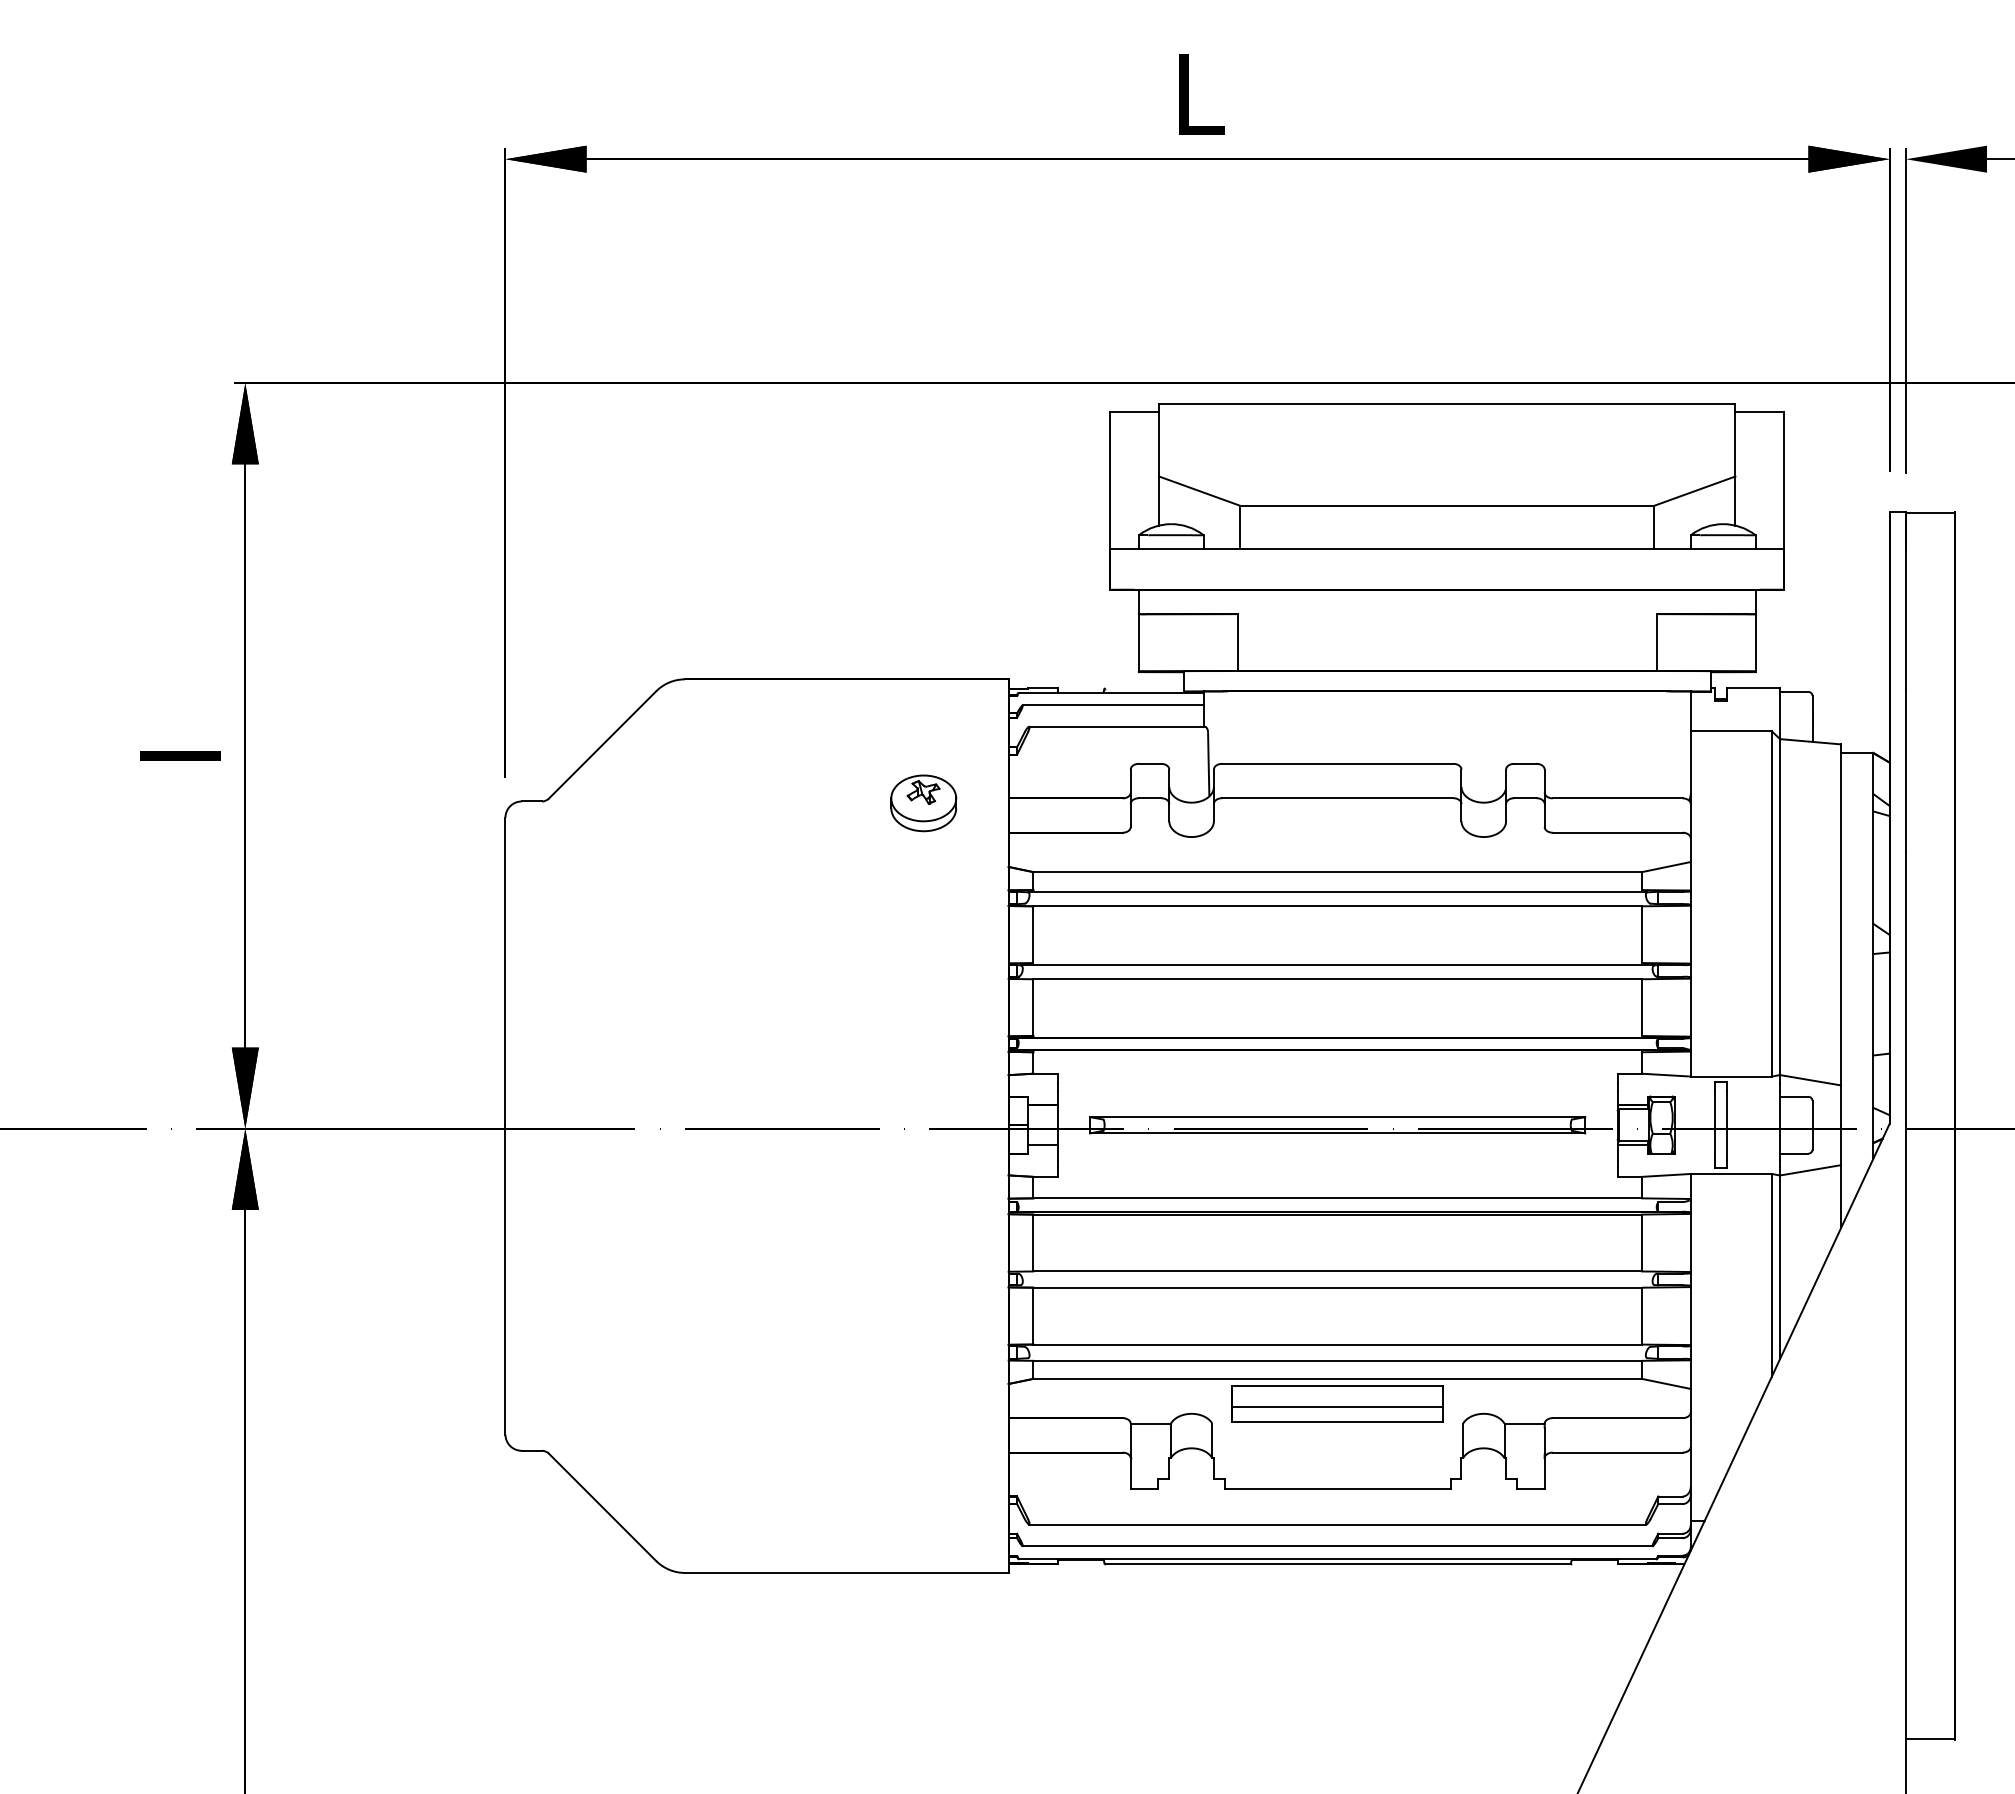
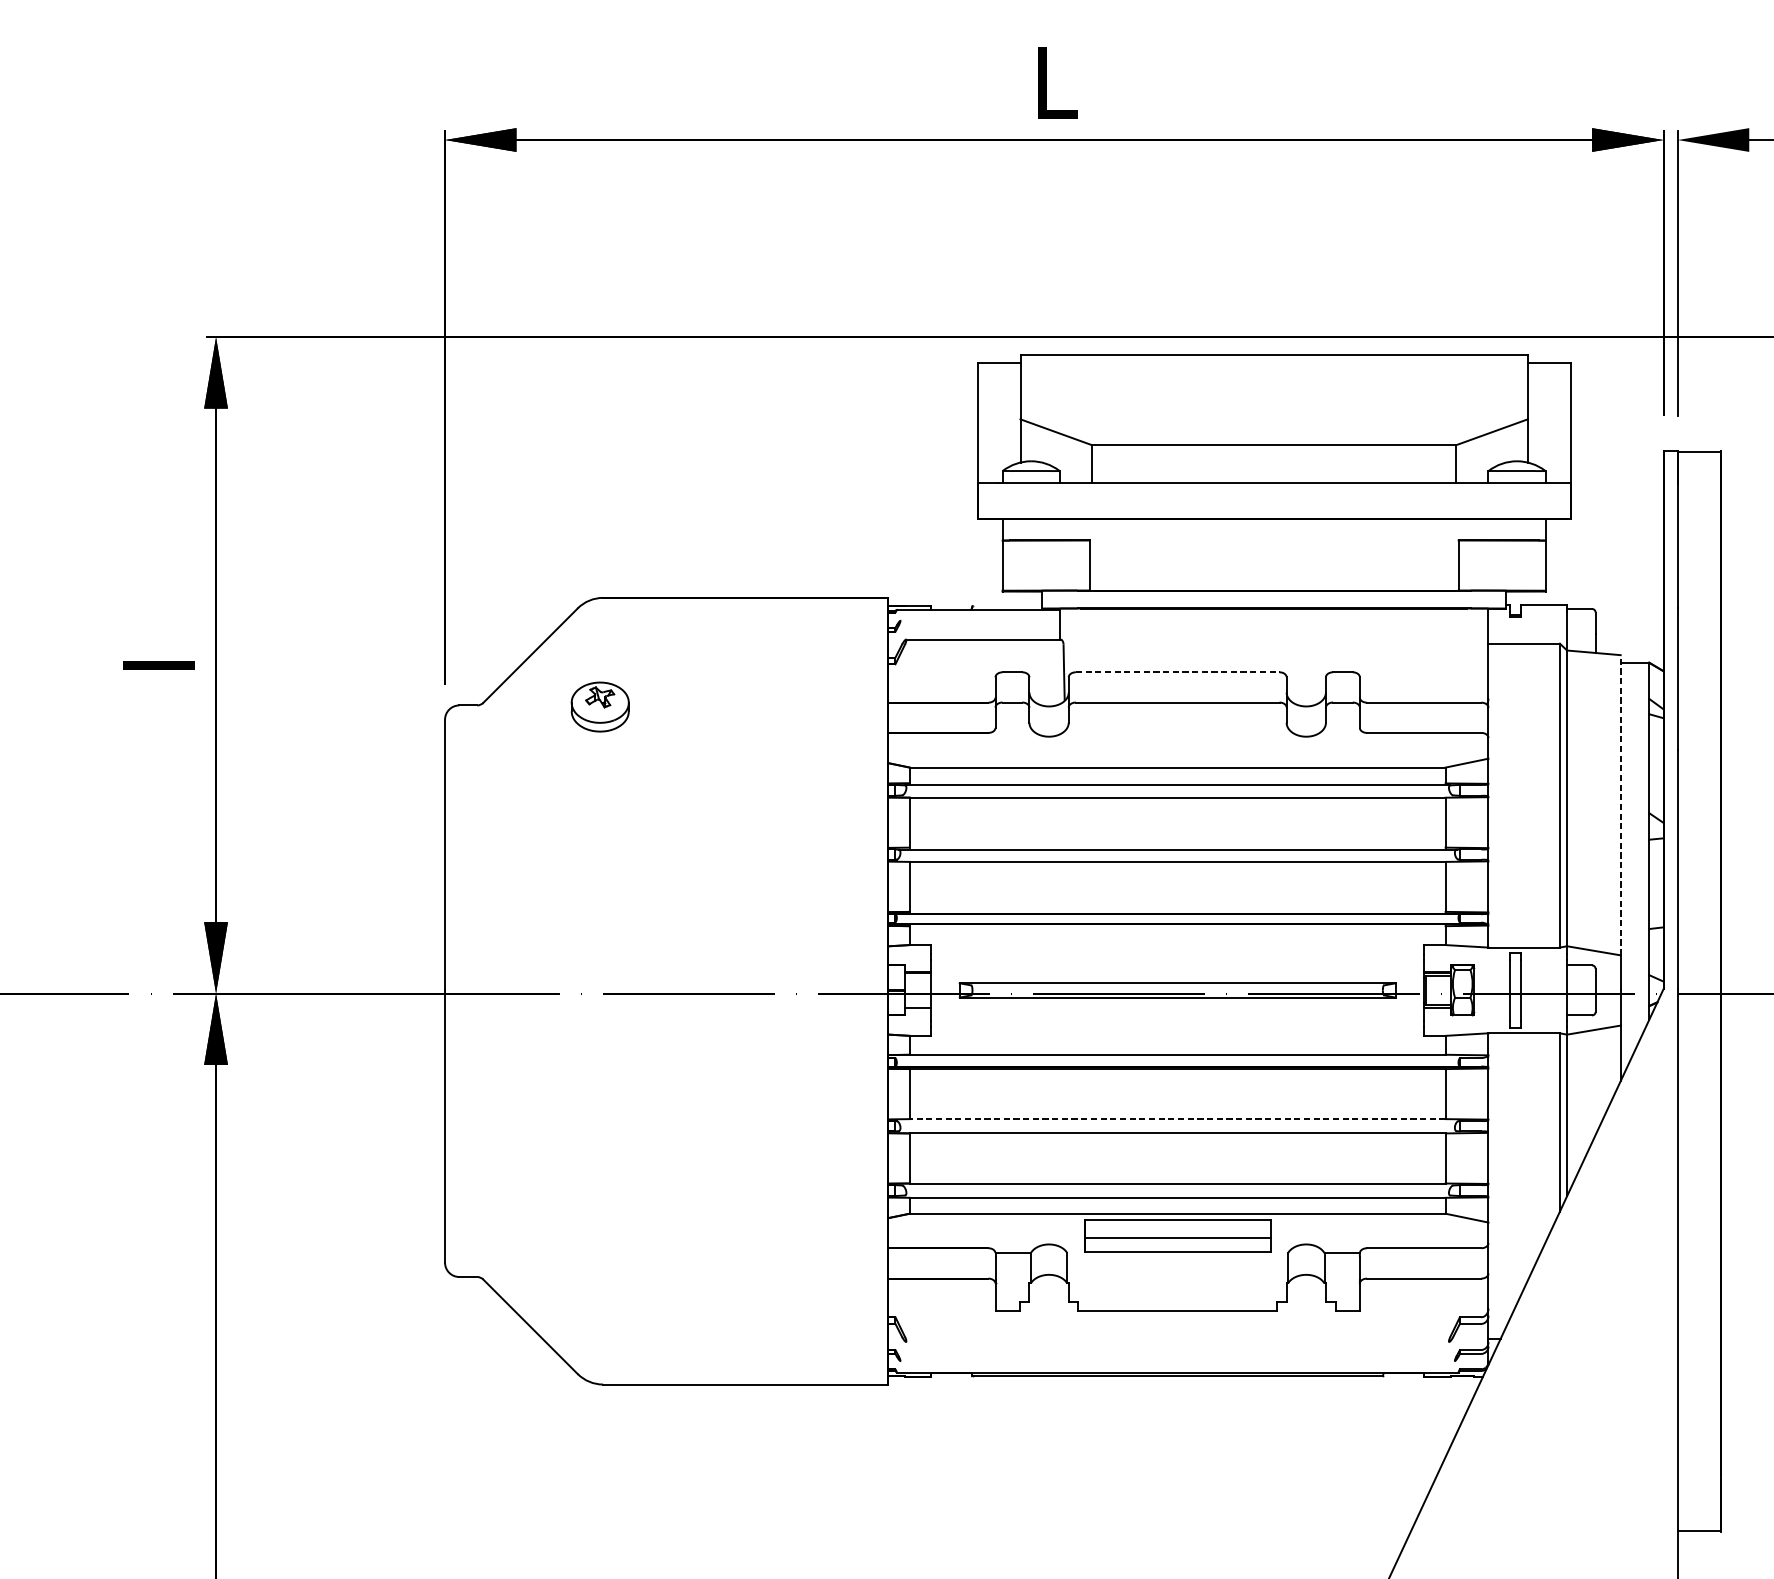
line: (1112, 705) -> (979, 620), removed
line: (1337, 763) -> (1177, 671), solid -> dashed
part: (923, 803) -> (600, 707), moved
line: (1840, 914) -> (1620, 804), solid -> dashed
line: (1337, 1271) -> (1177, 1119), solid -> dashed
line: (1337, 1524) -> (1177, 1341), removed
line: (1337, 1546) -> (1177, 1361), removed

